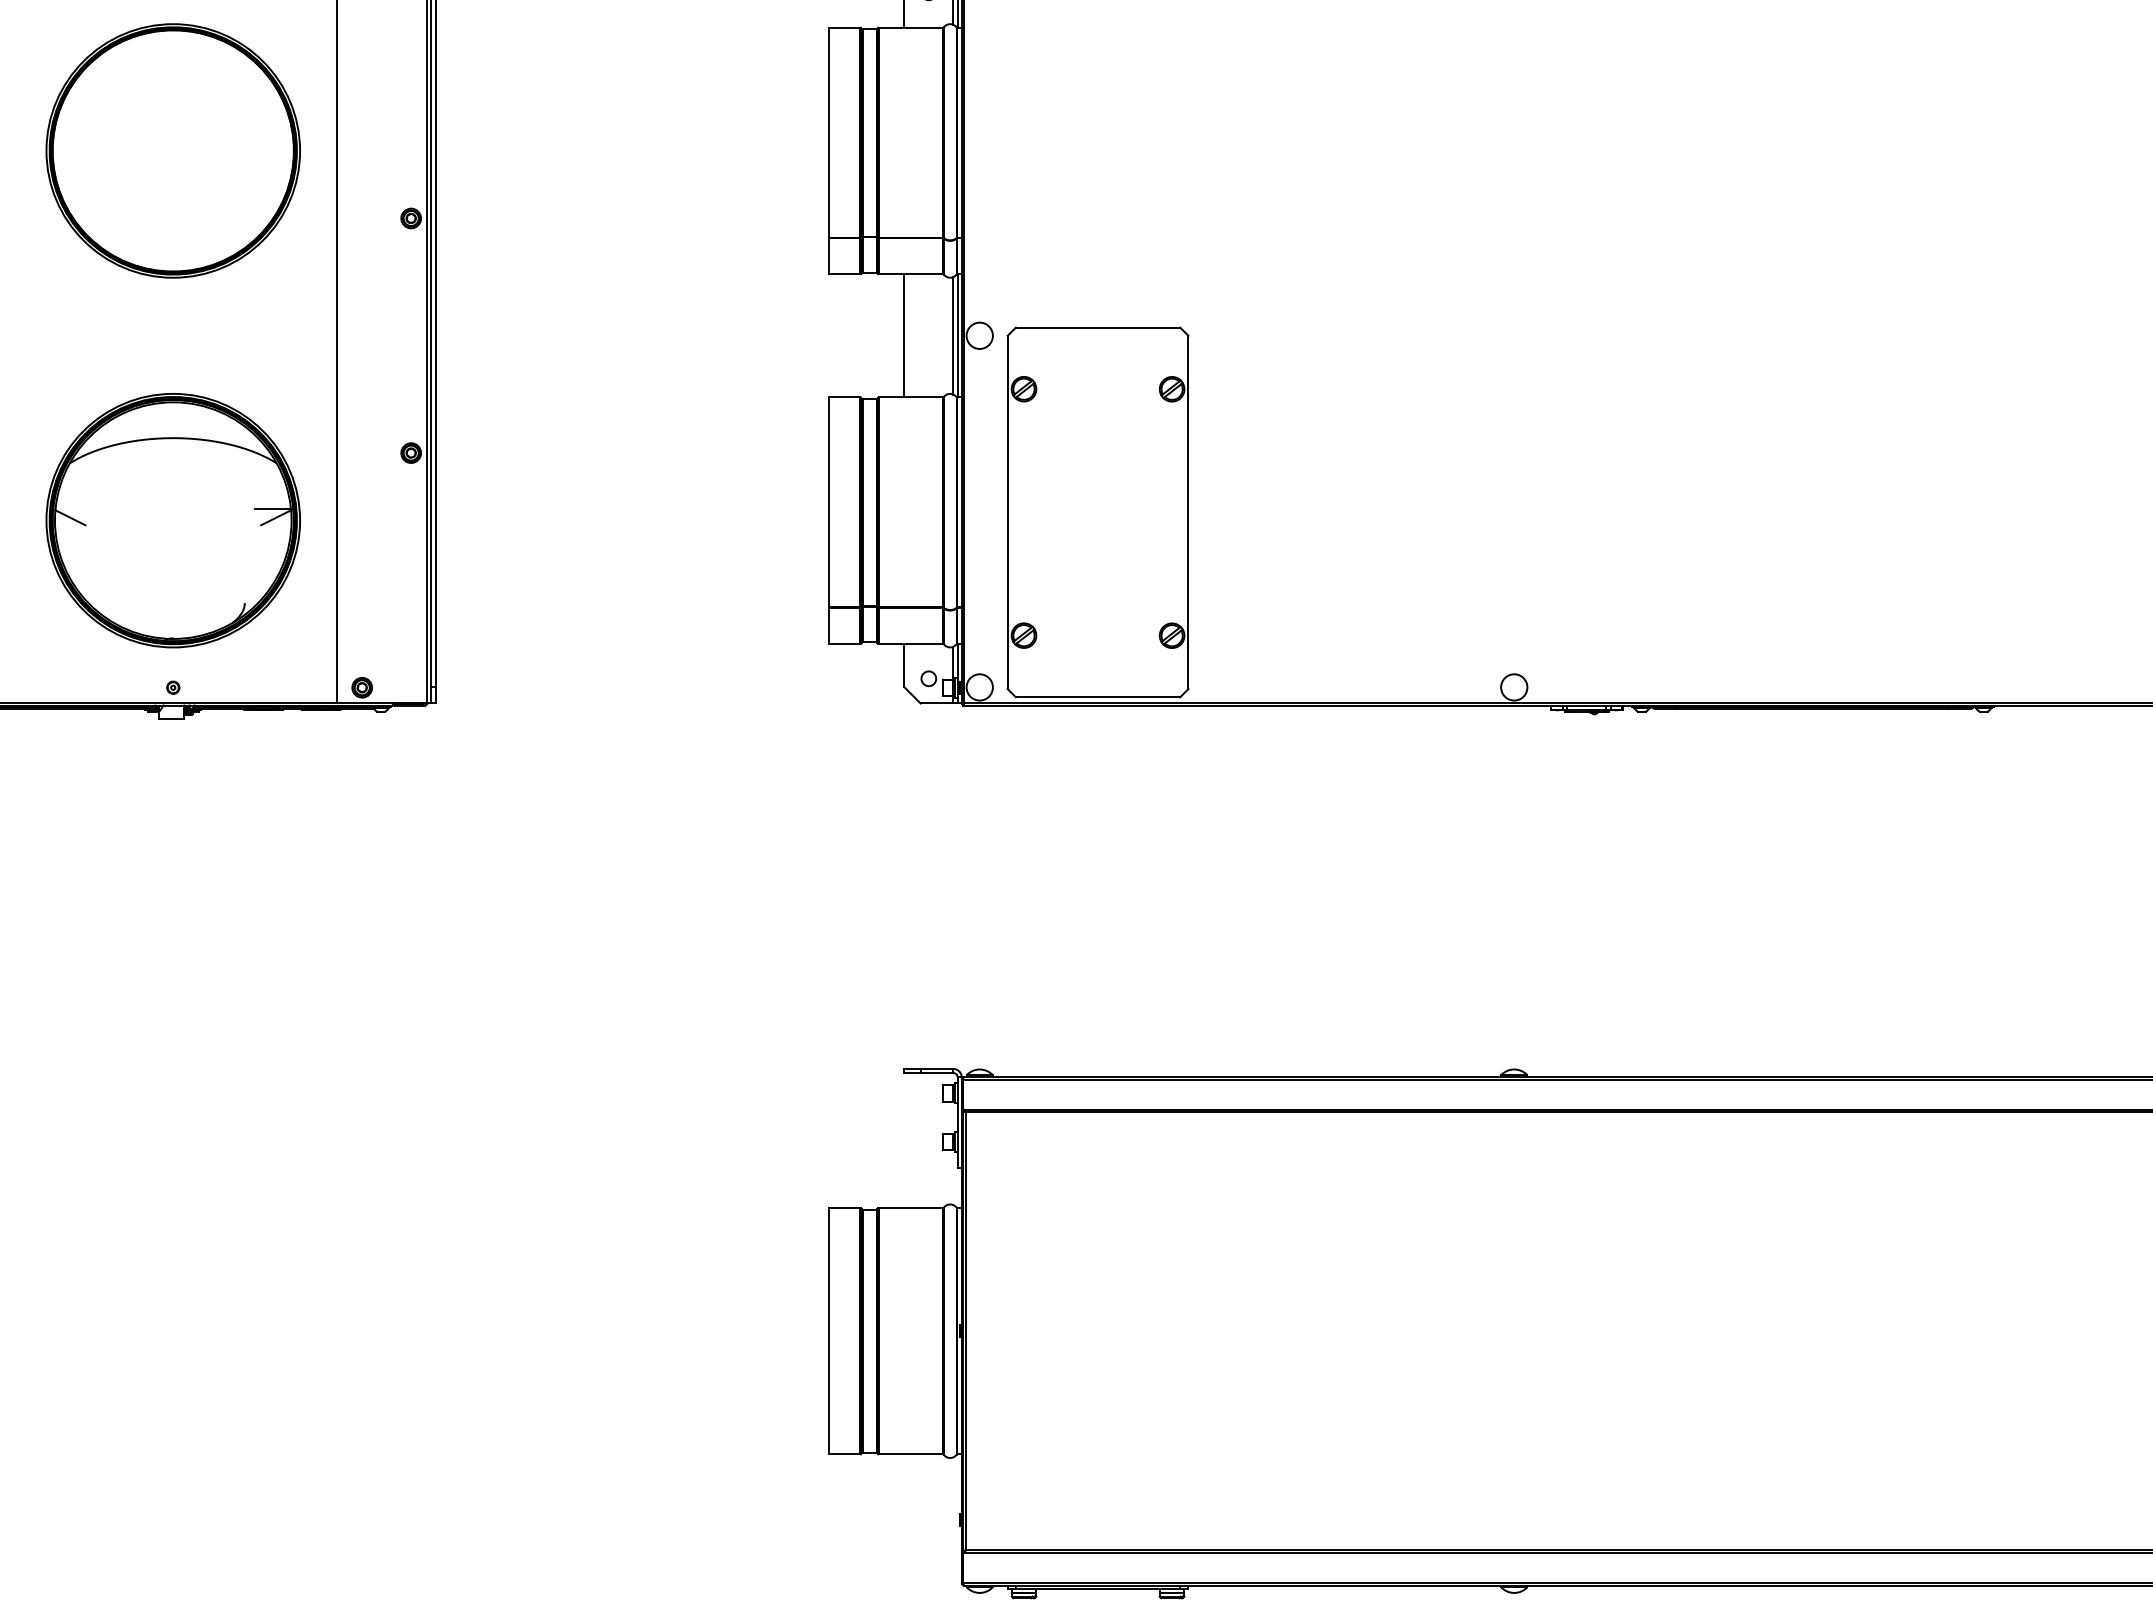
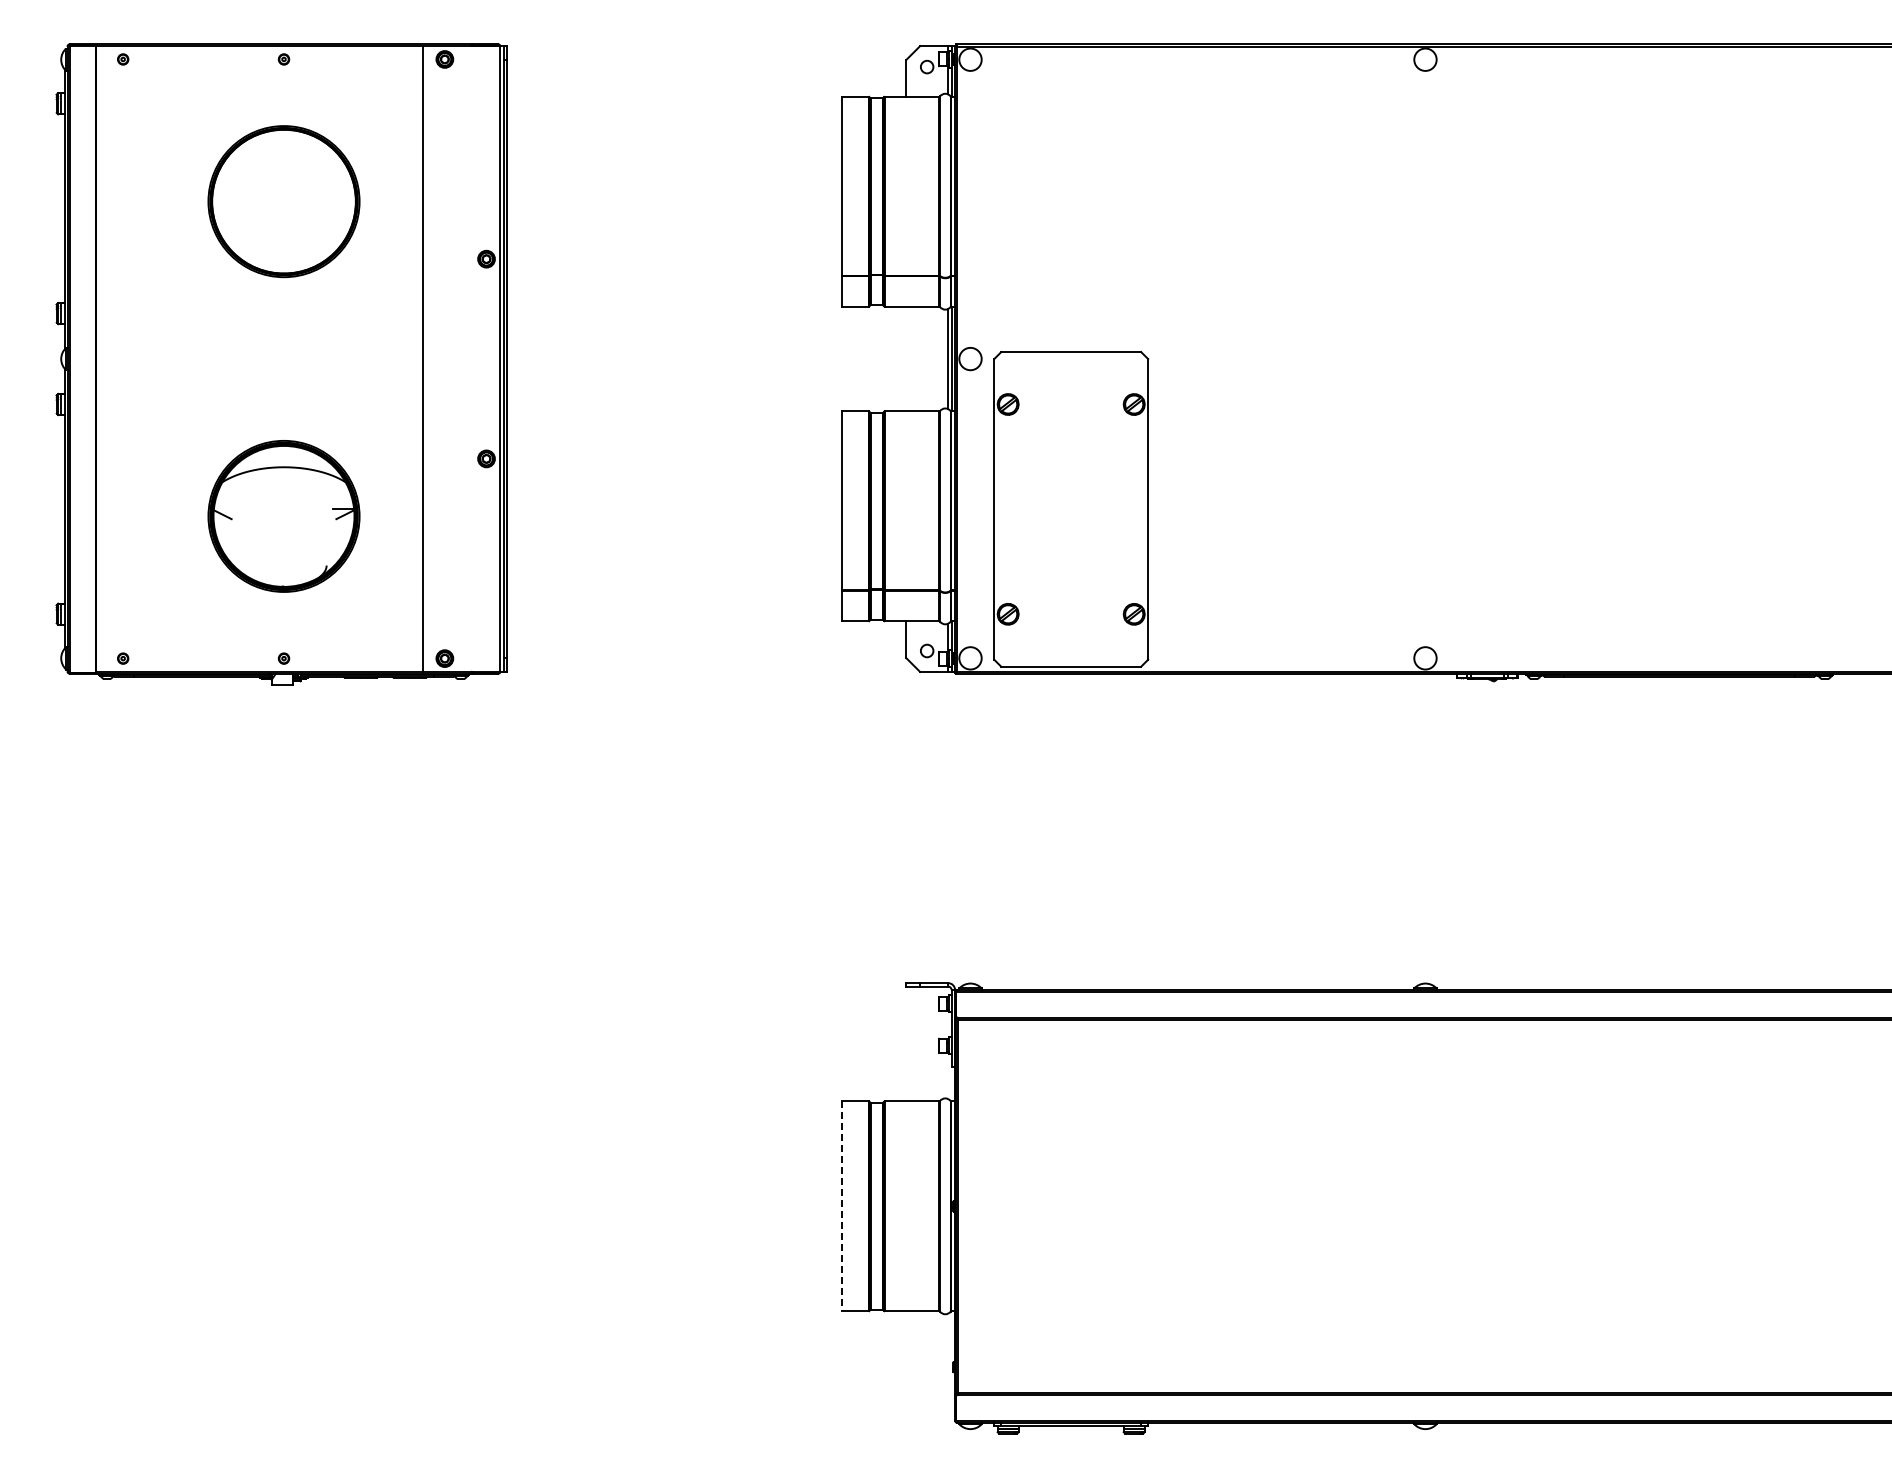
part: (172, 150) -> (283, 201), size x0.7
line: (904, 335) -> (906, 358), removed
part: (172, 520) -> (283, 516), size x0.7
line: (828, 1331) -> (841, 1206), solid -> dashed

